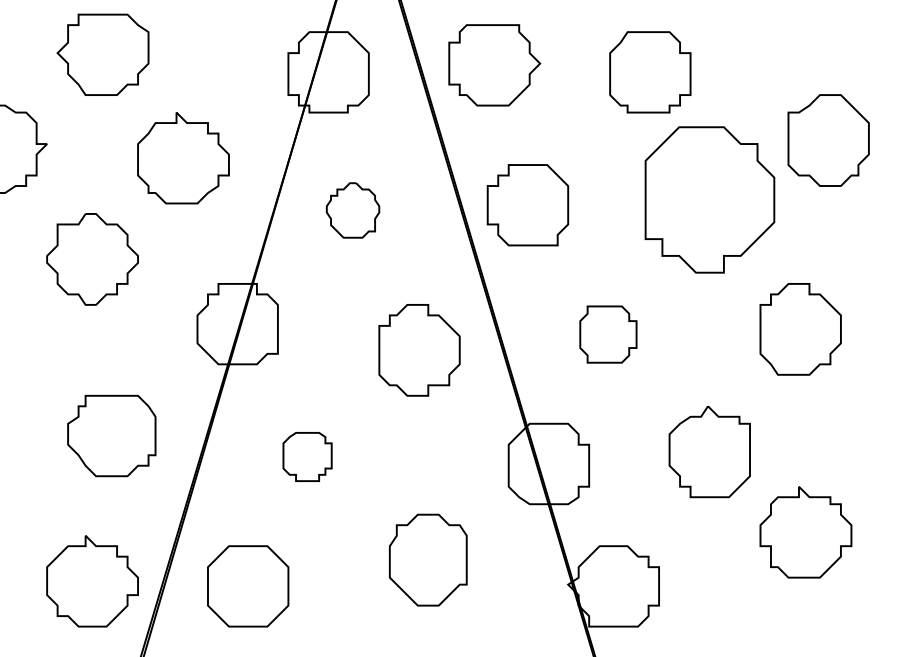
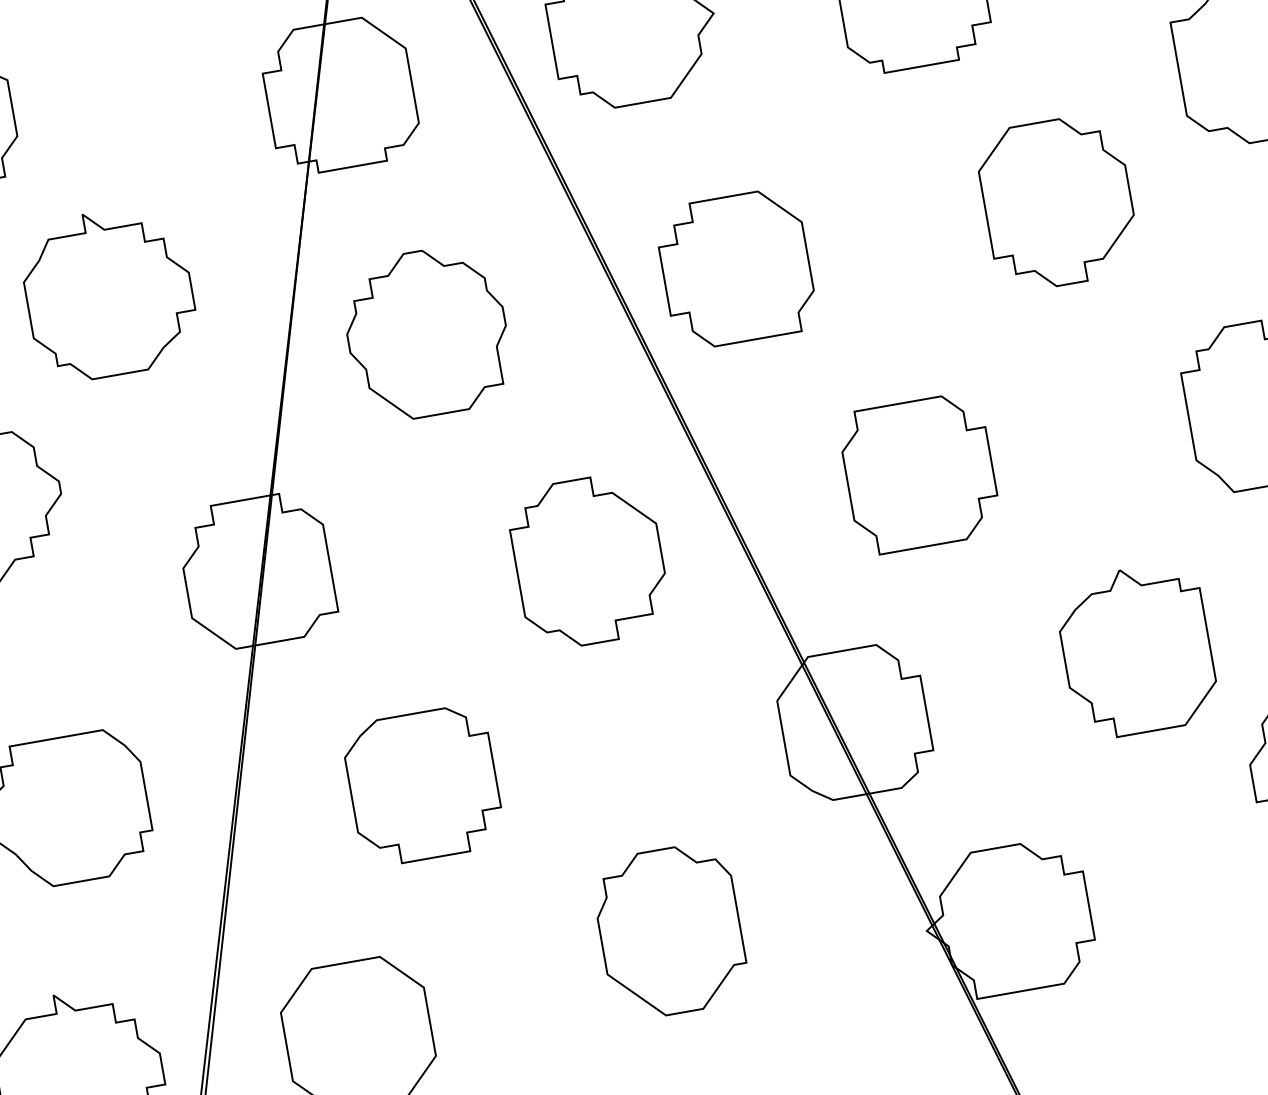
part: (709, 199) -> (1057, 201), size x0.62
part: (352, 210) -> (426, 333), size x1.67
part: (608, 334) -> (920, 473), size x1.43
part: (307, 456) -> (423, 784), size x1.67

